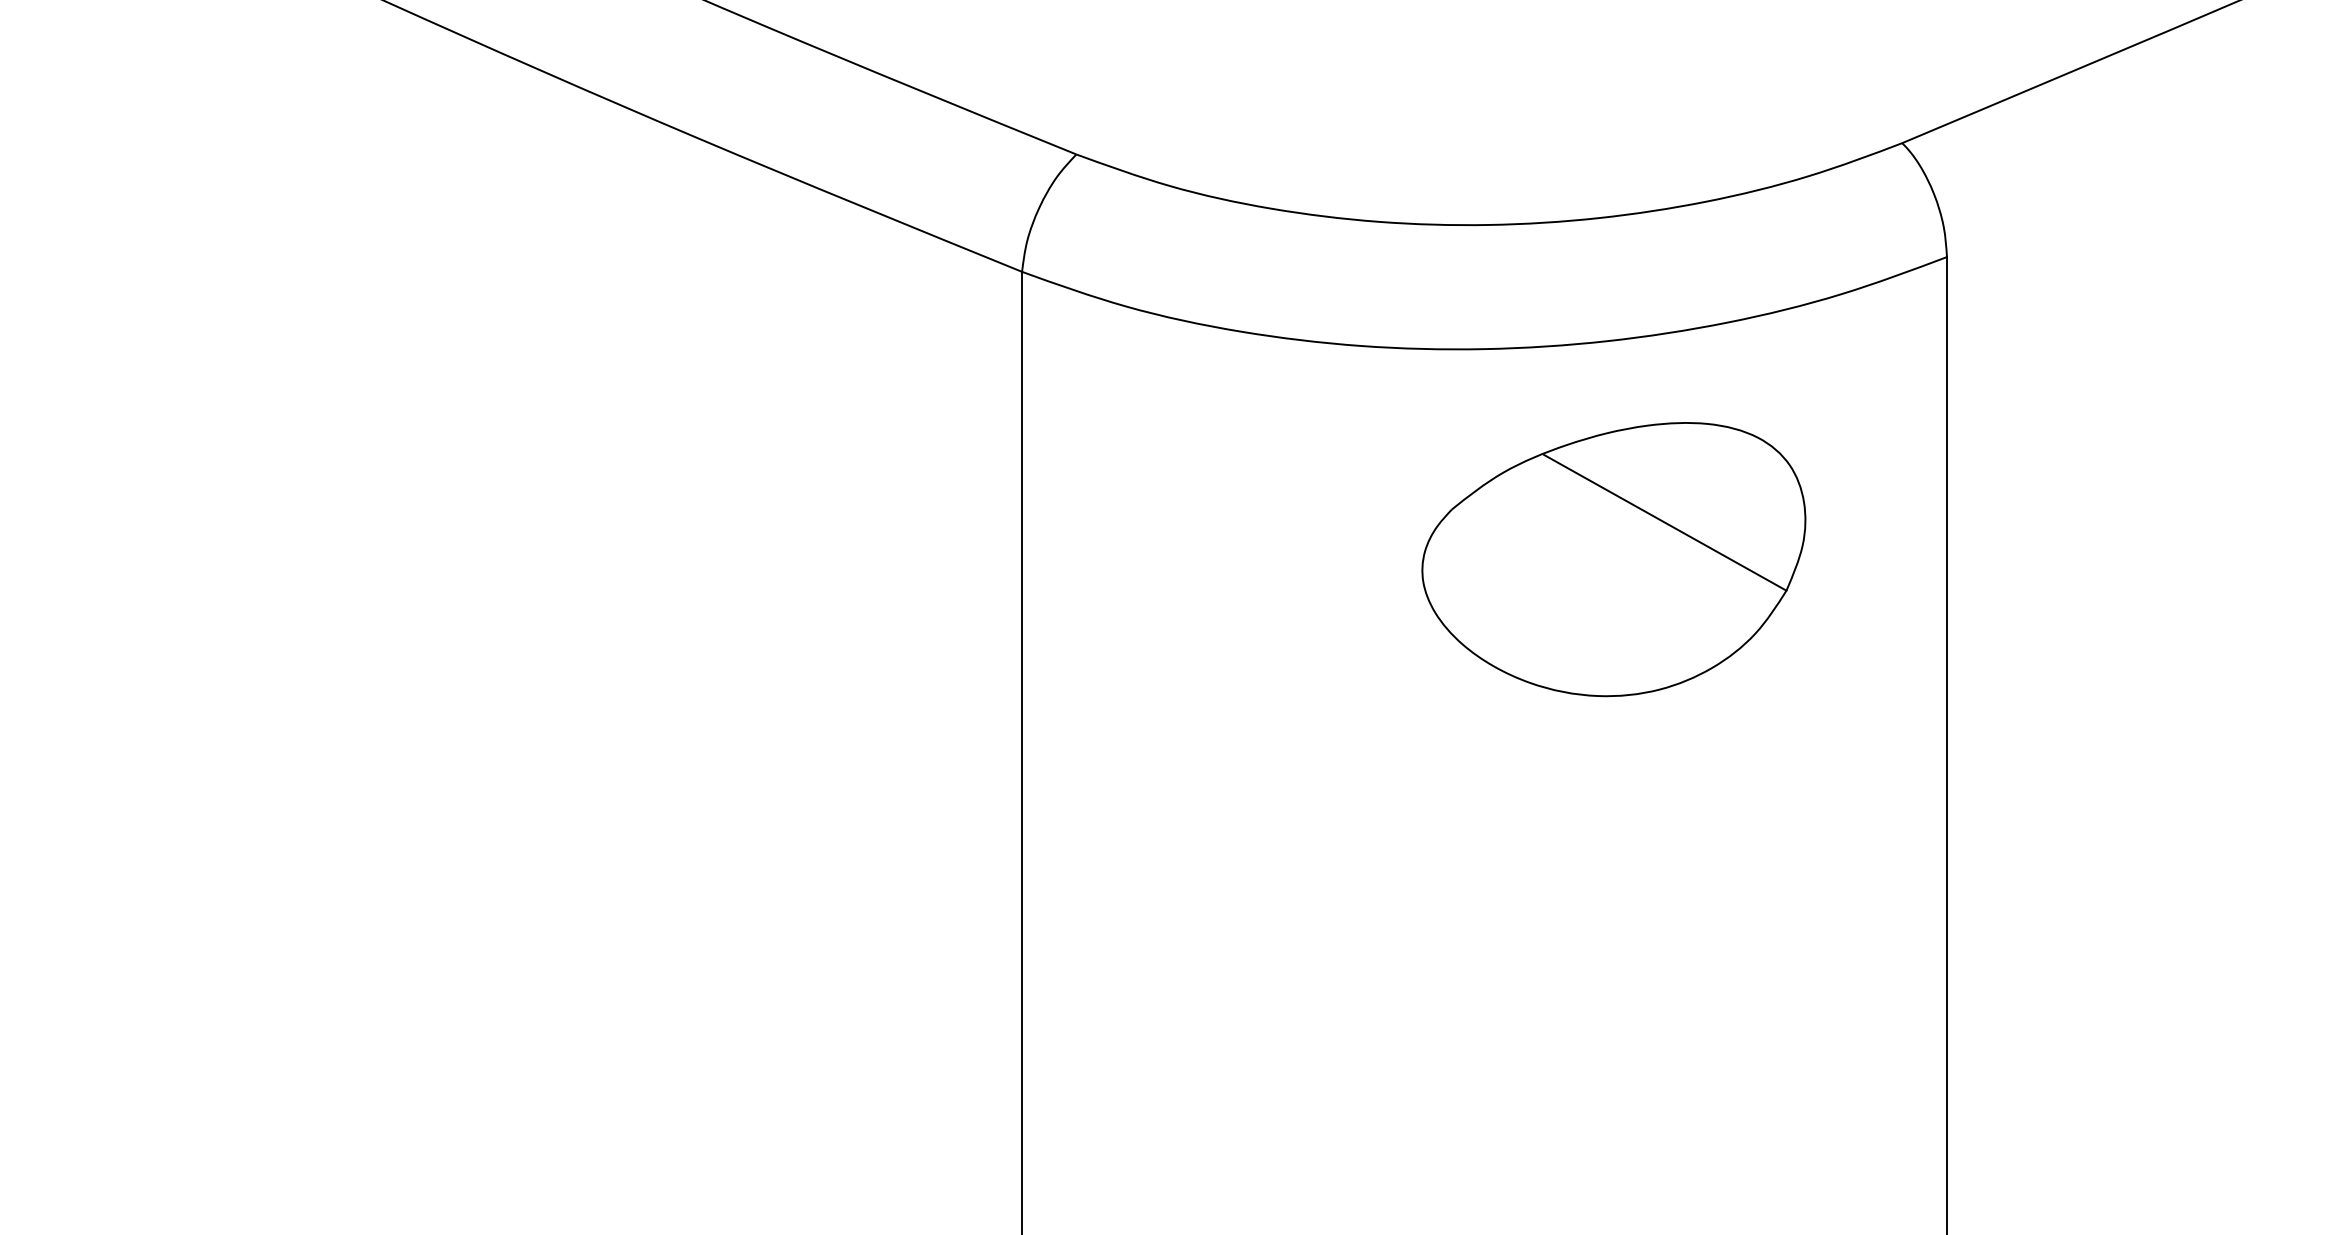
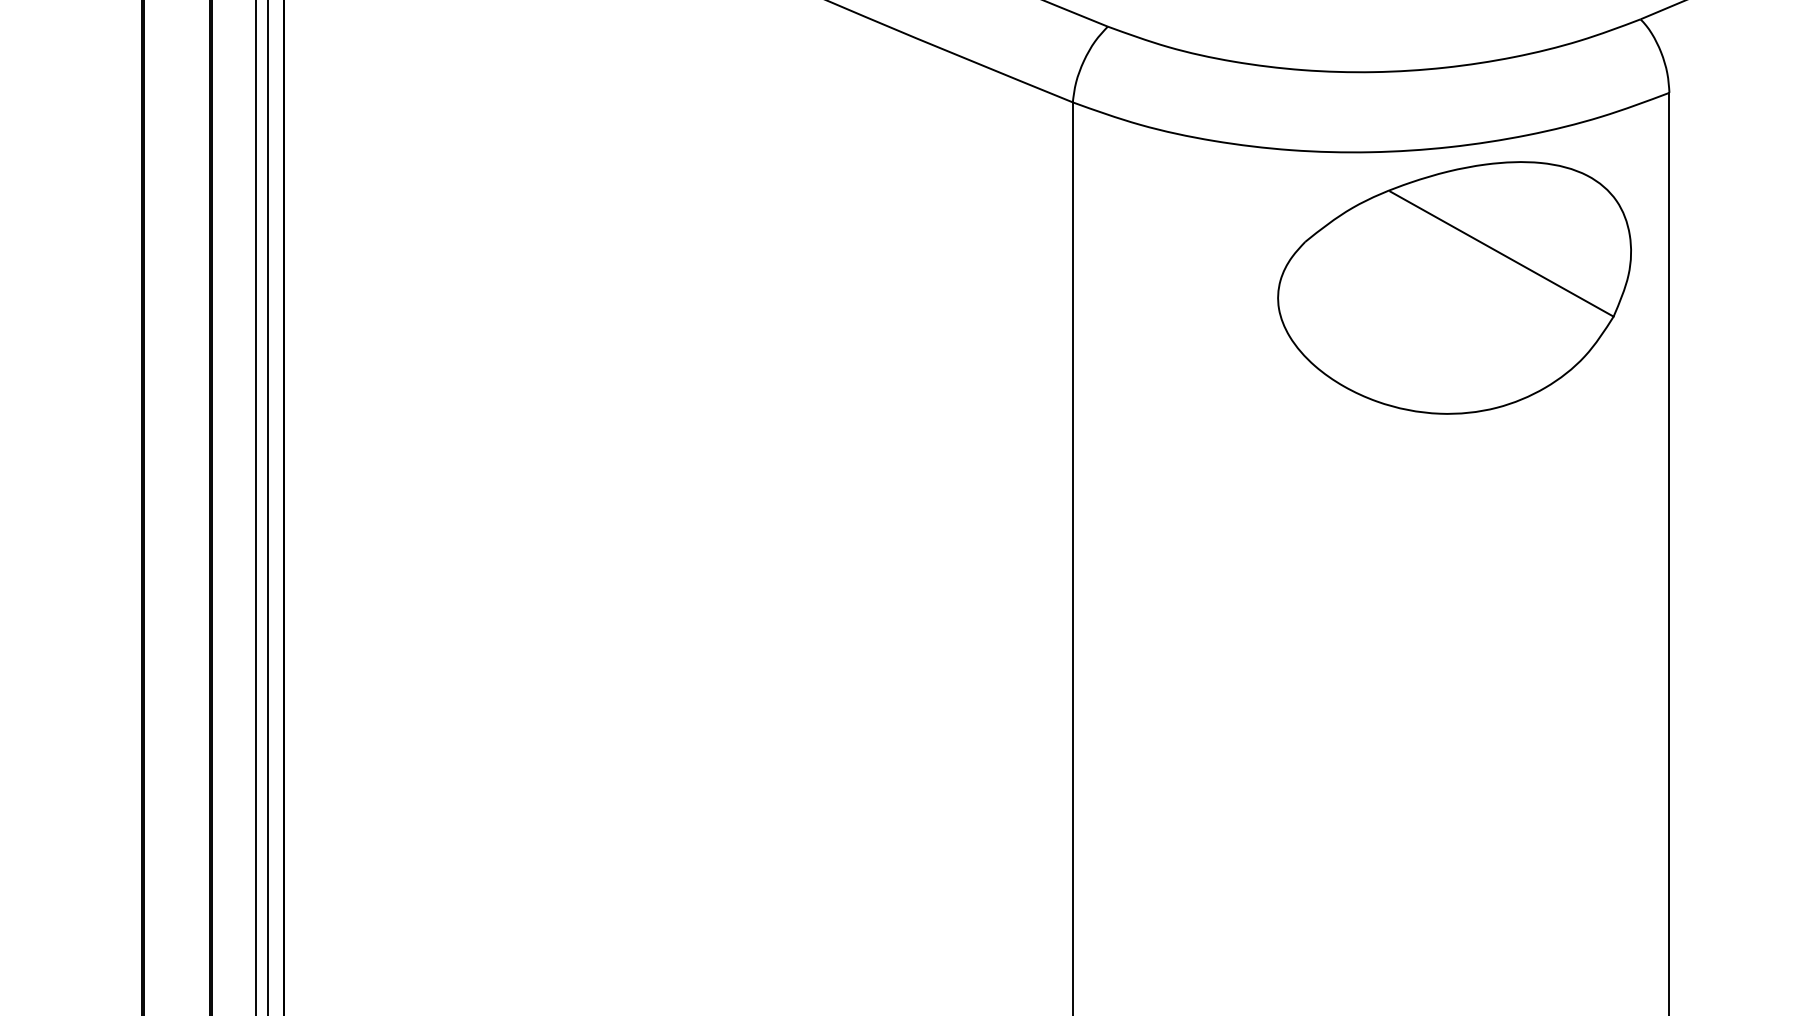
part: (1613, 558) -> (1454, 287), size x1.43

